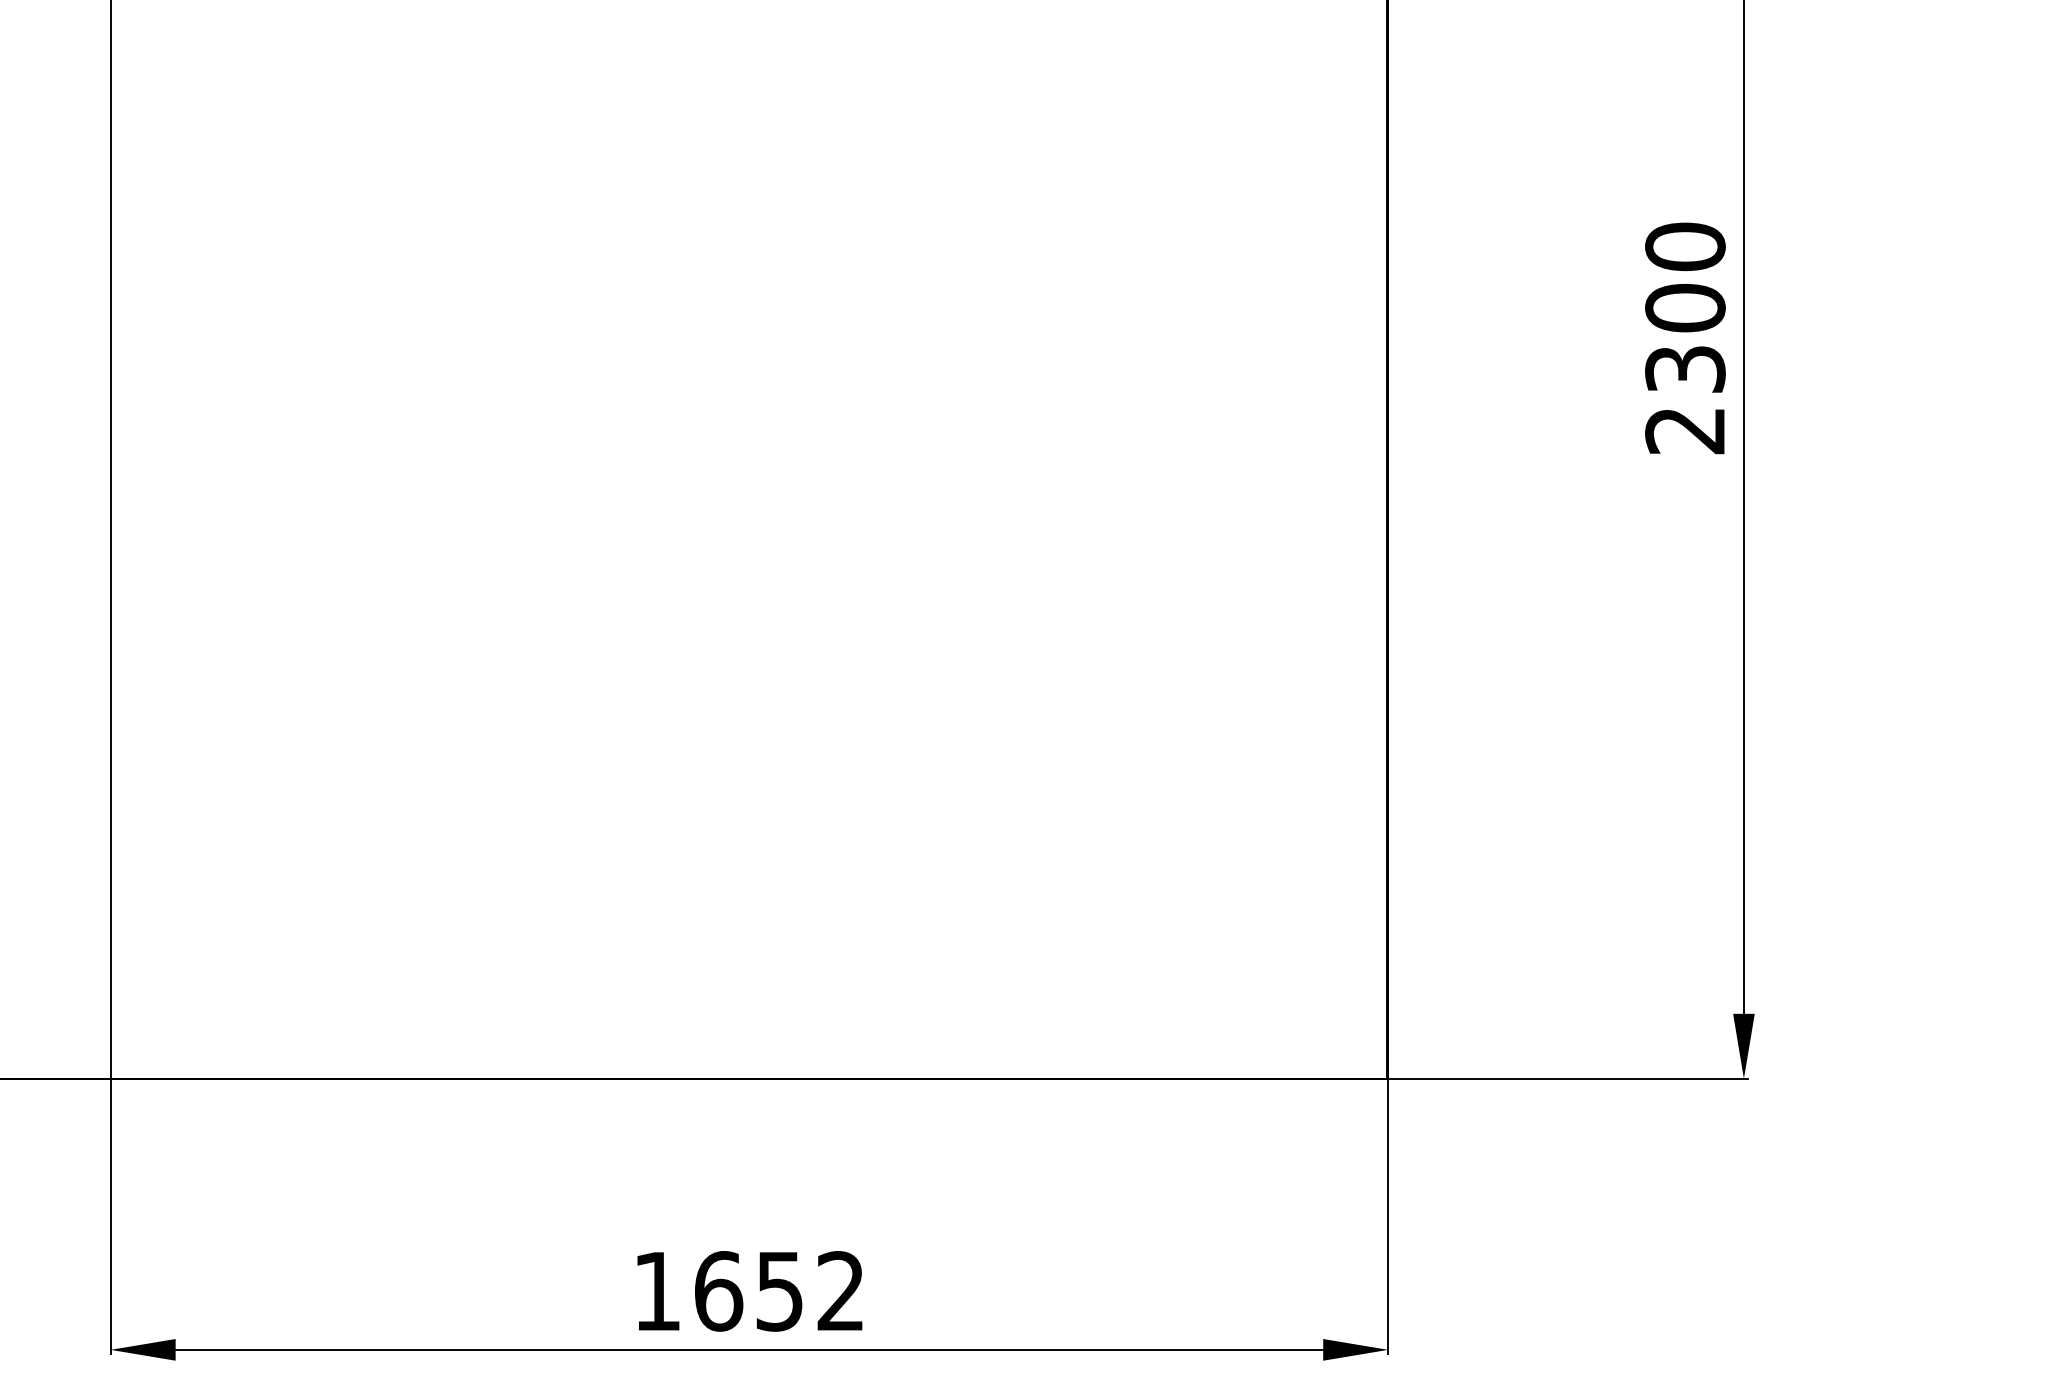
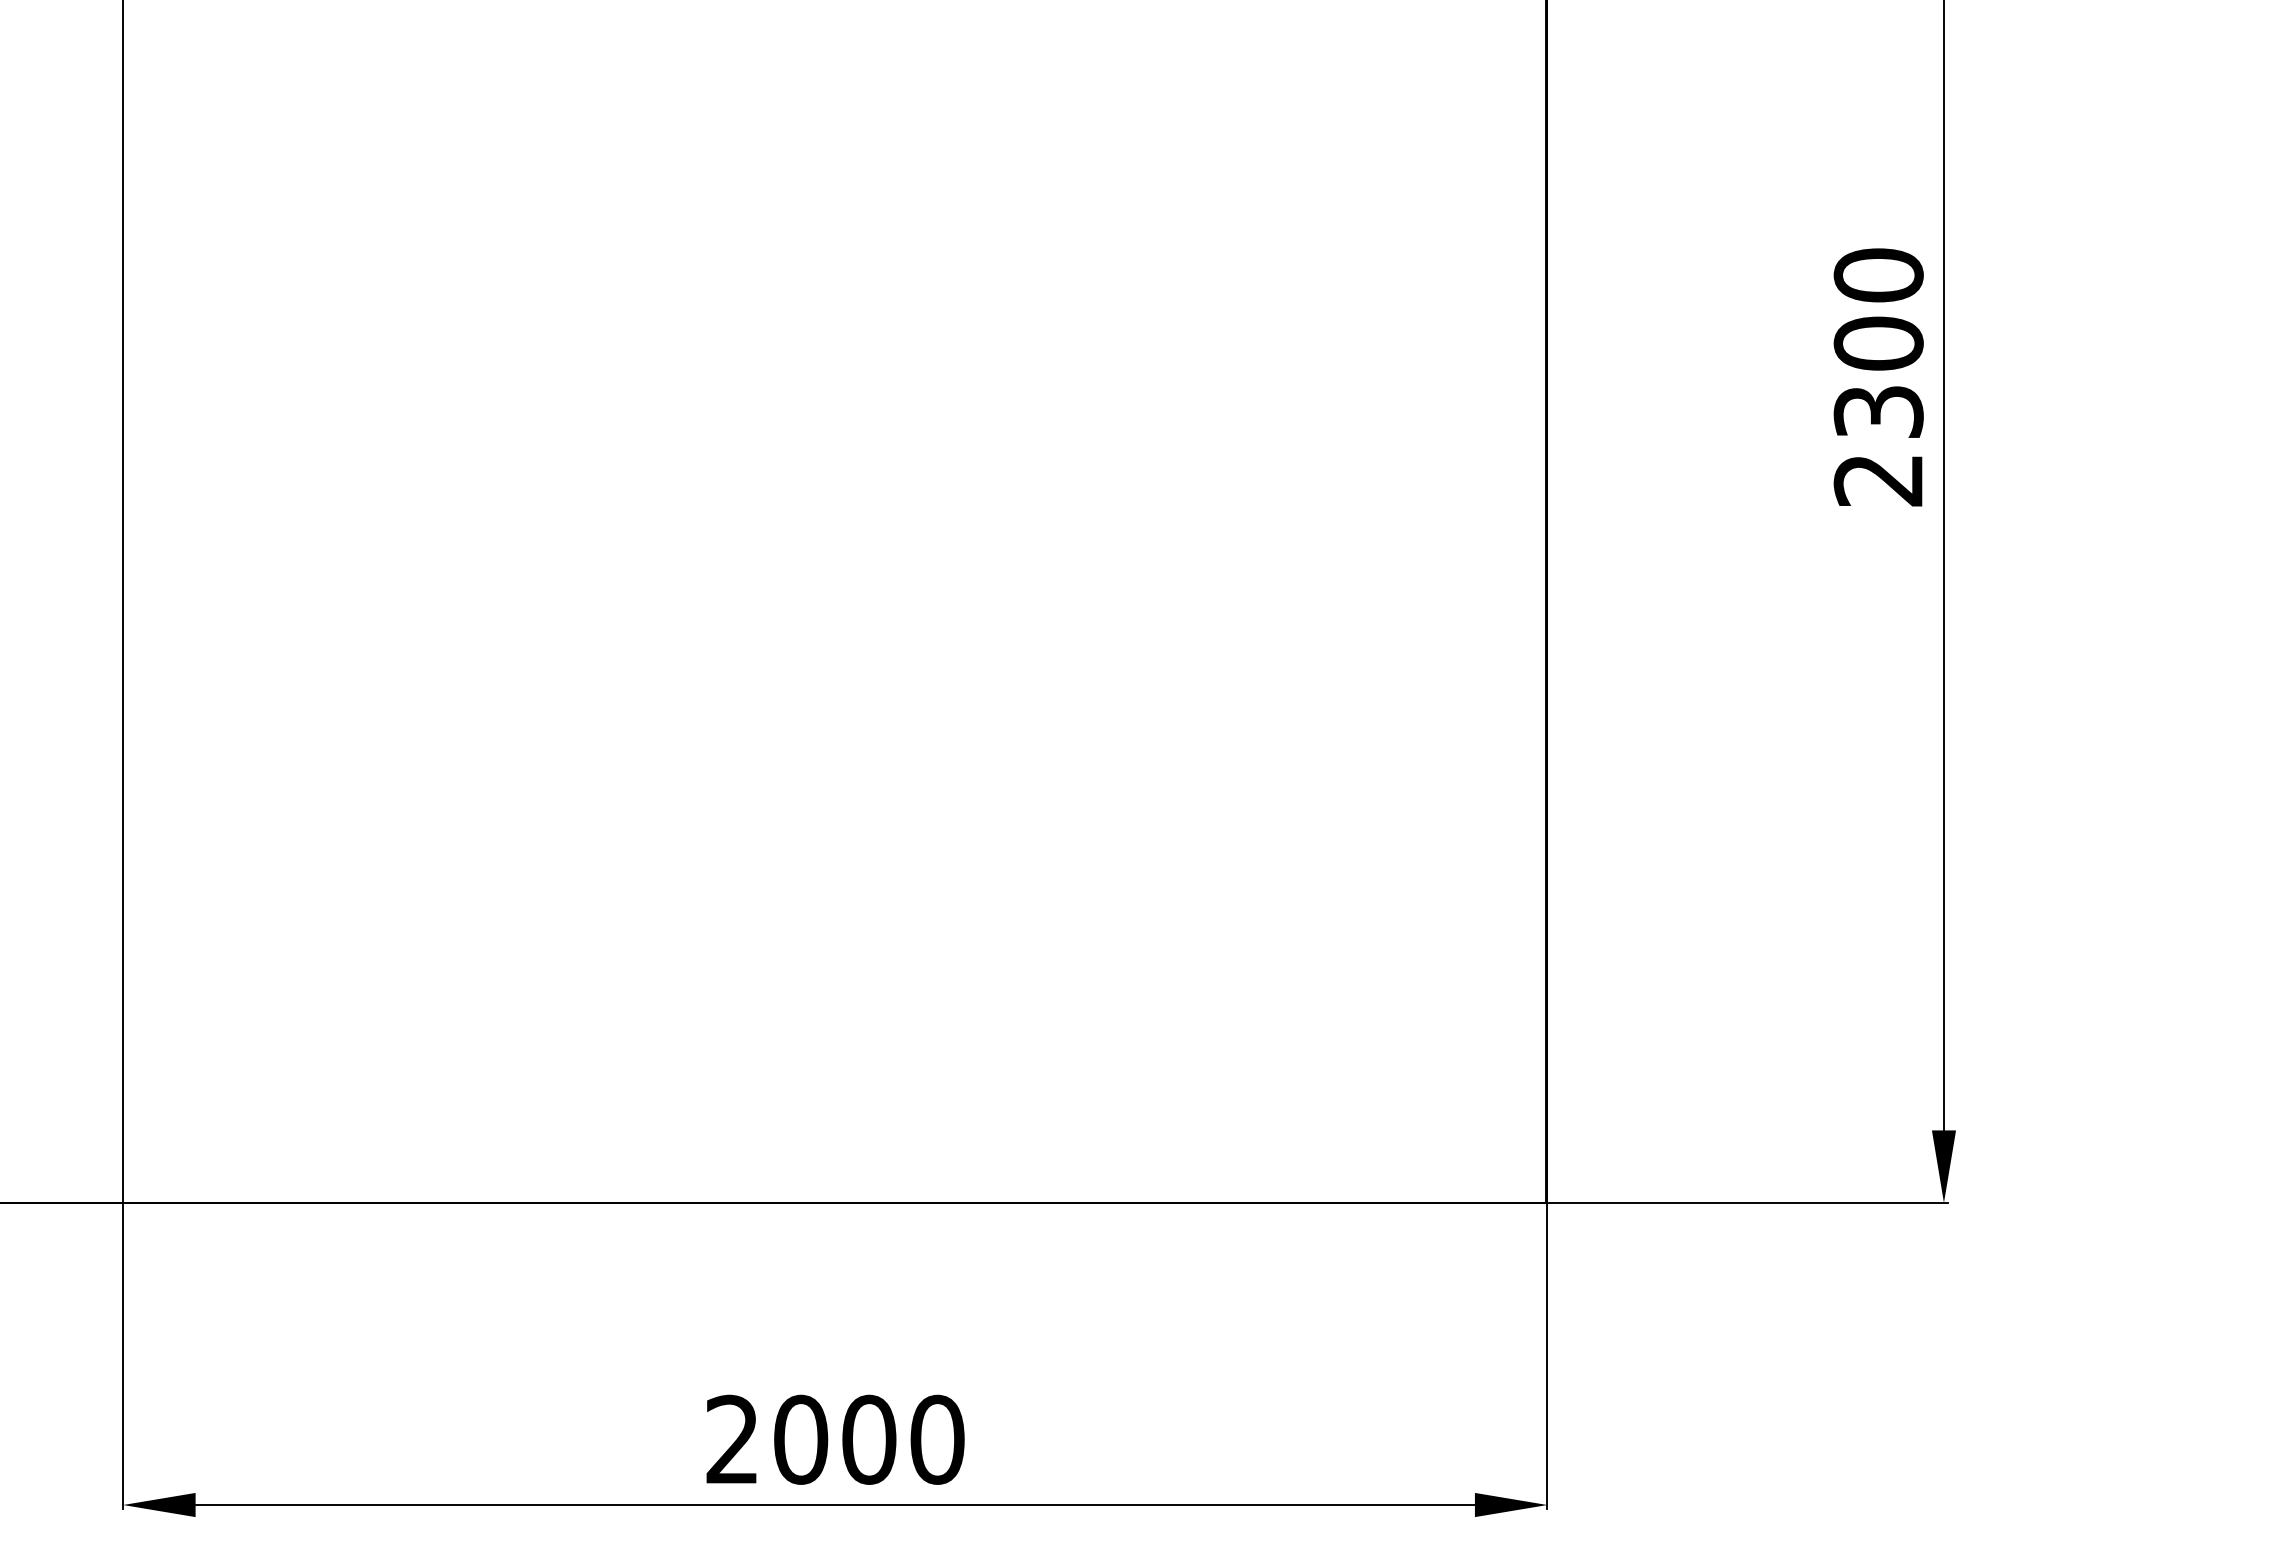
text: (749, 1291) -> (835, 1439), 1652 -> 2000

